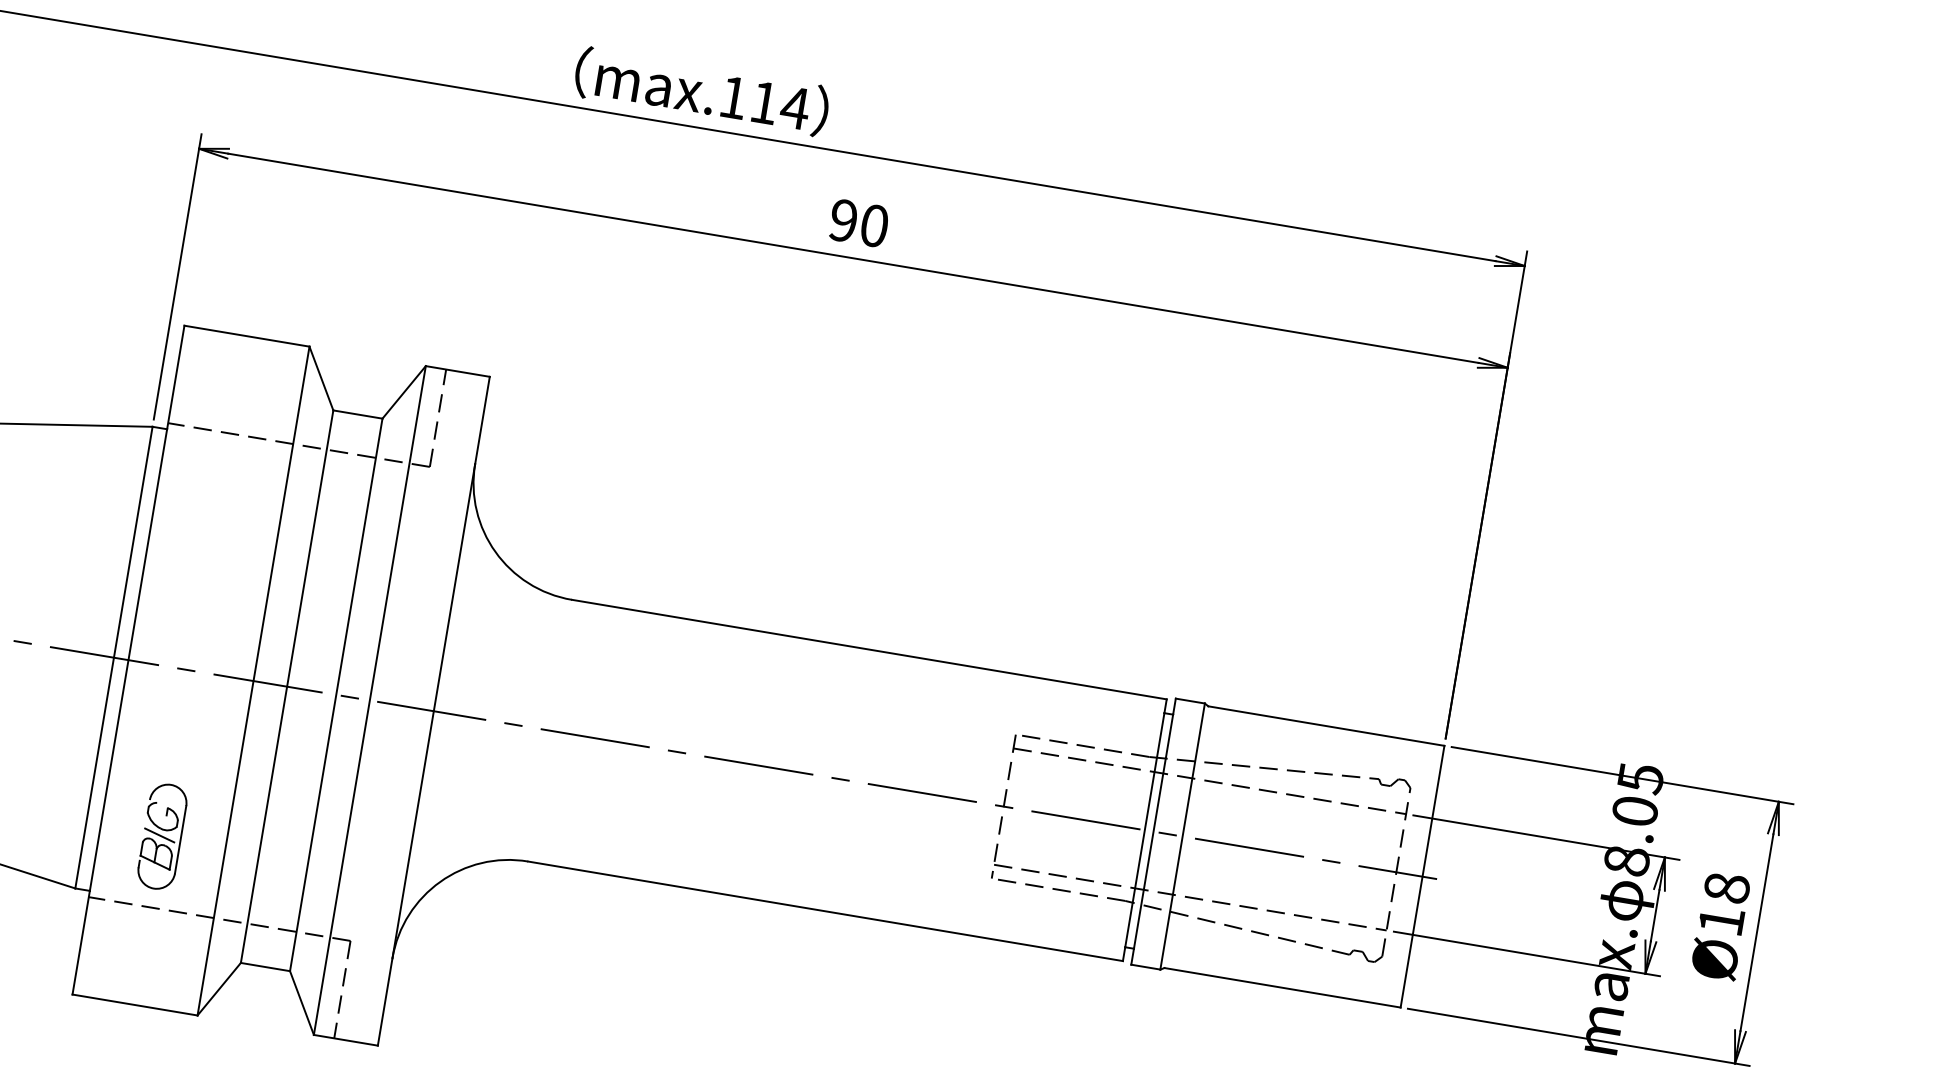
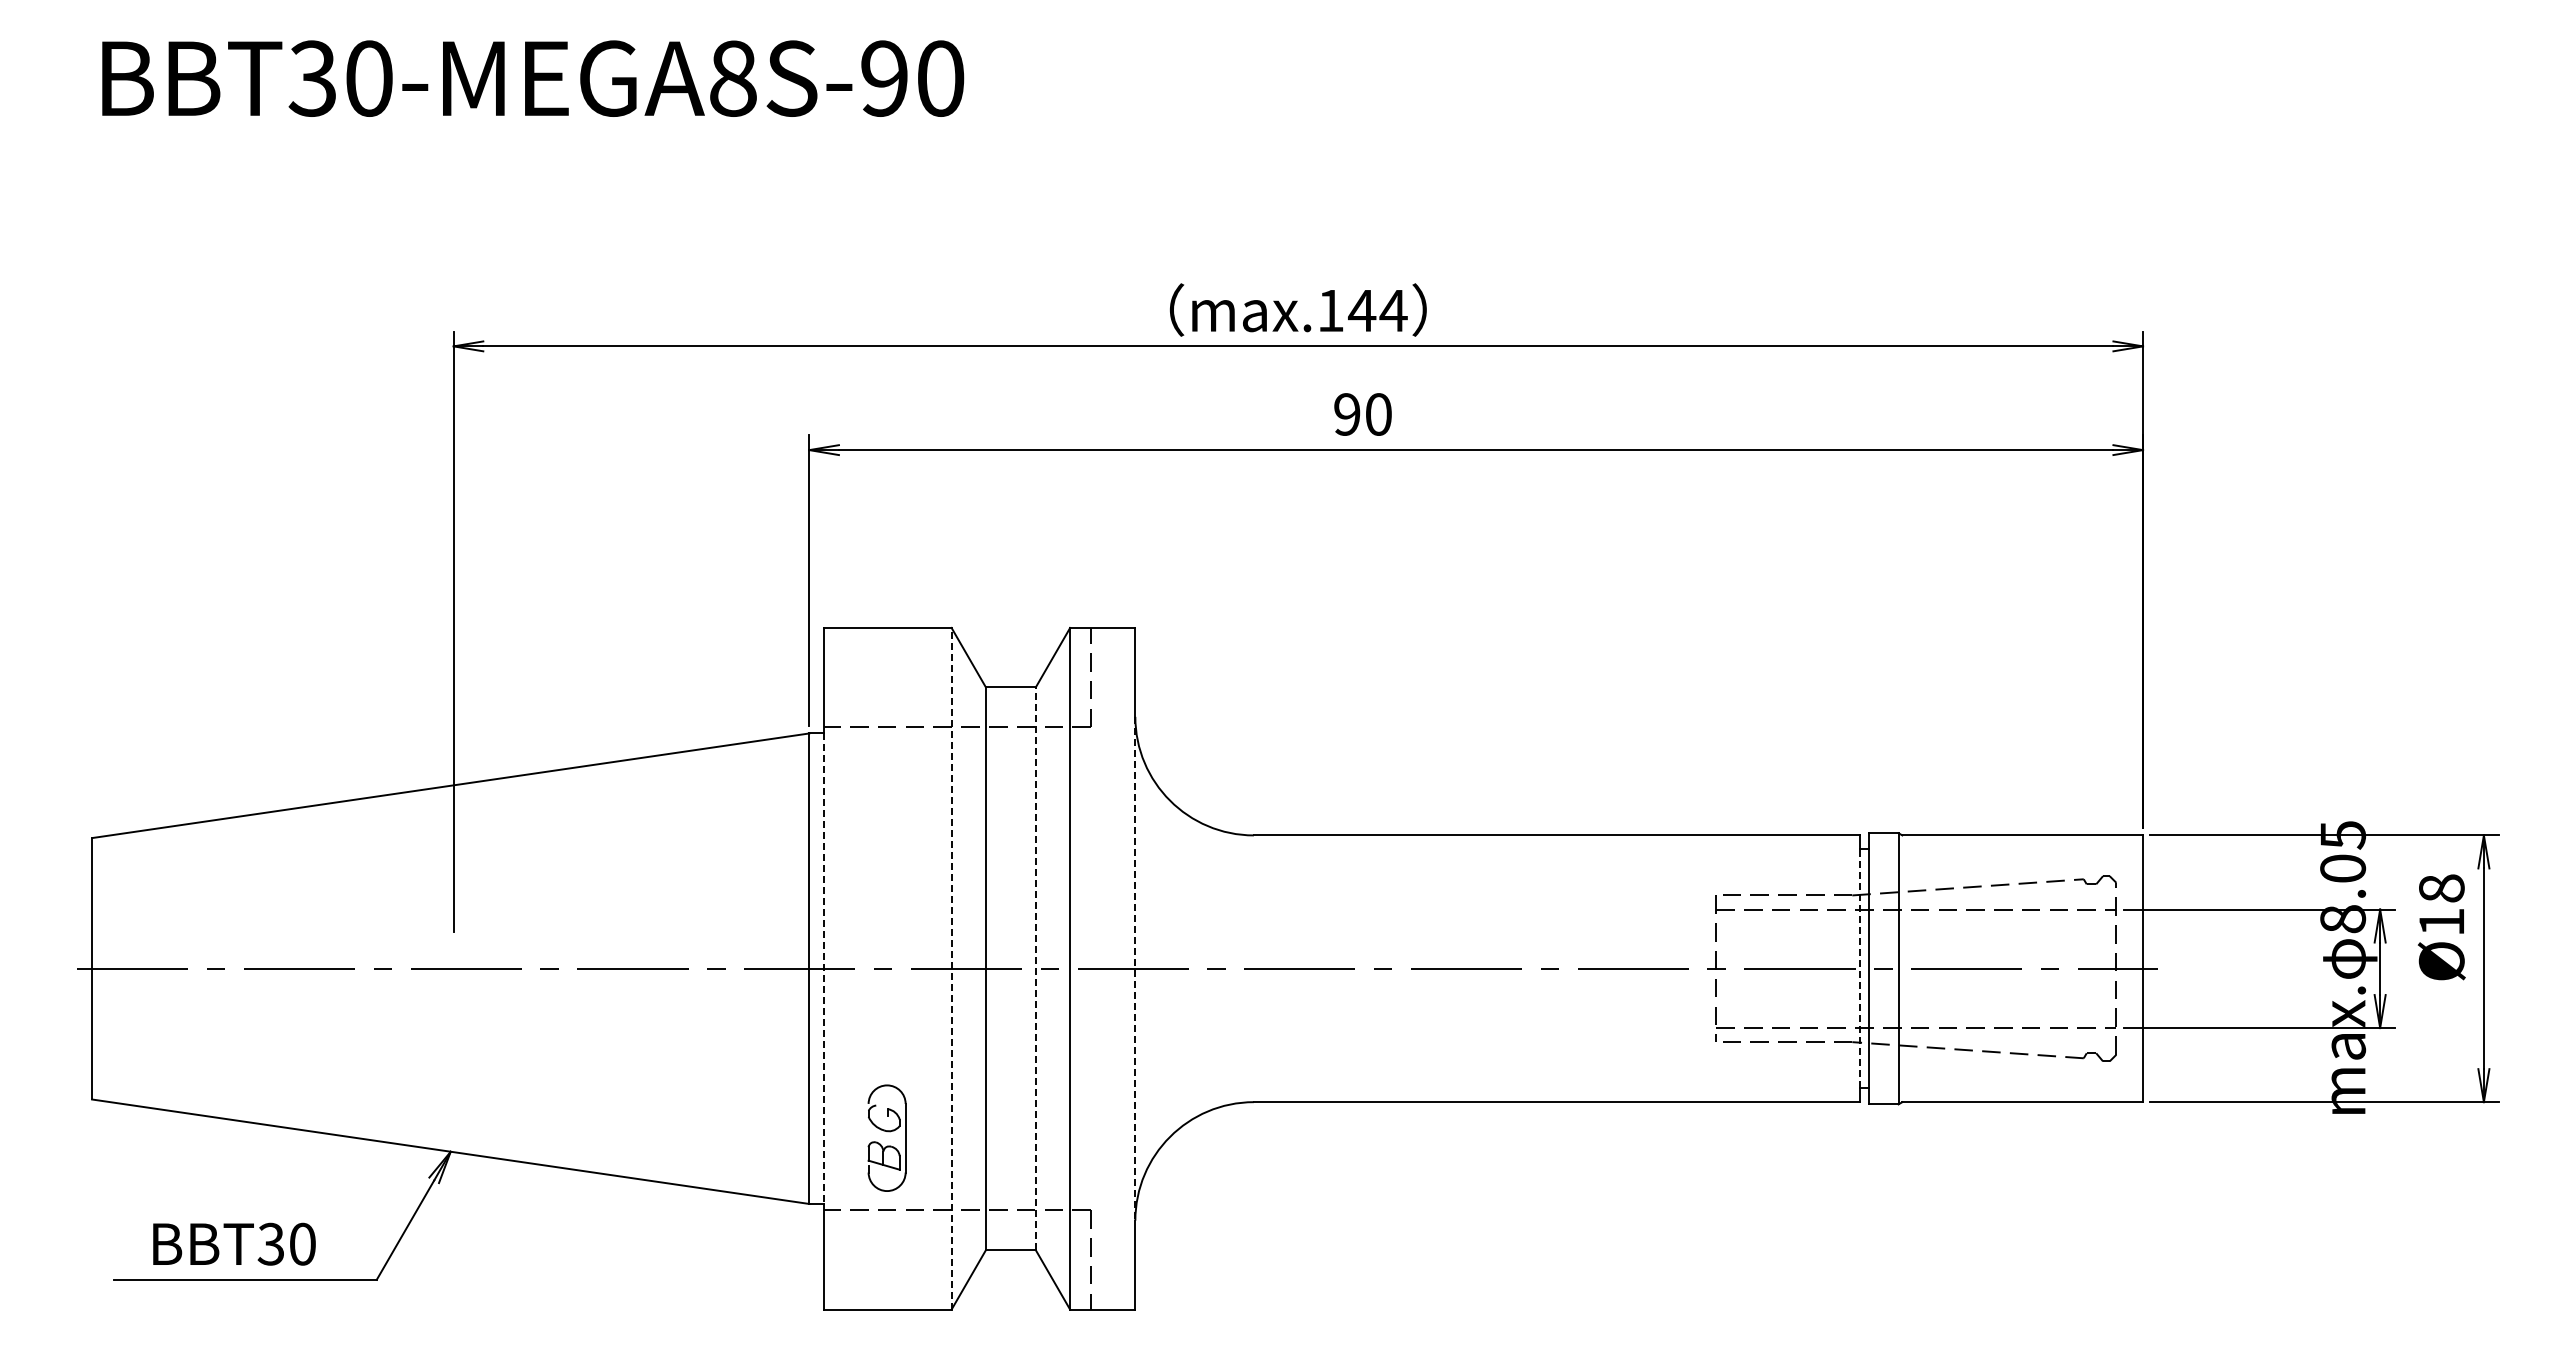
text: (764, 102) -> (1362, 310), max.114 -> max.144
text: (858, 223) -> (1362, 414), moved
line: (128, 660) -> (824, 969), solid -> dashed
line: (253, 680) -> (951, 968), solid -> dashed
line: (335, 694) -> (1035, 968), solid -> dashed
line: (434, 710) -> (1135, 968), solid -> dashed
line: (1145, 830) -> (1860, 968), solid -> dashed
line: (159, 834) -> (883, 1136), removed
text: (1720, 926) -> (2441, 927), moved

